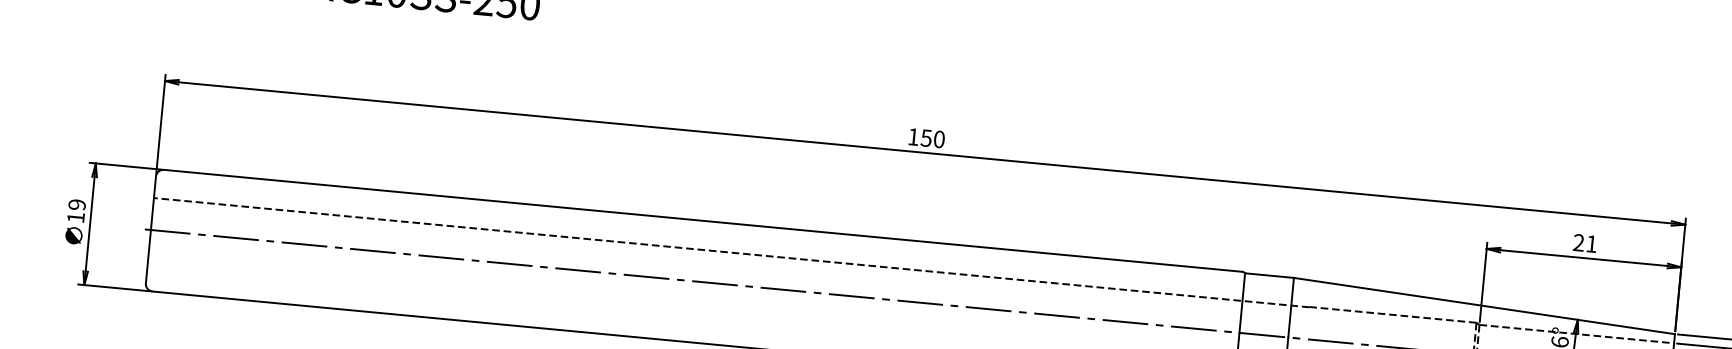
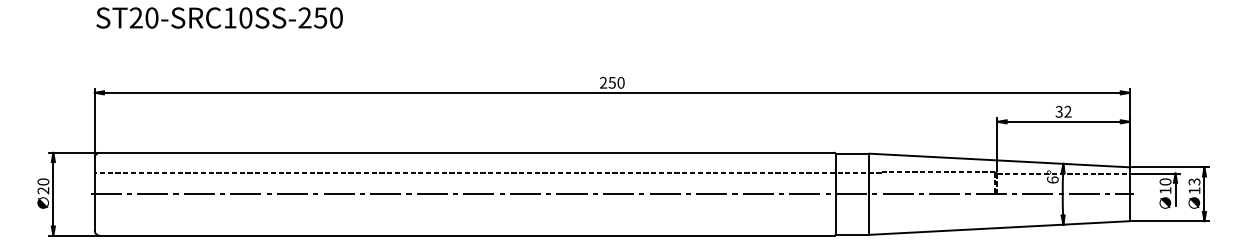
text: (913, 136) -> (603, 82), 150 -> 250
text: (76, 211) -> (43, 186), 19 -> 20
text: (1585, 242) -> (1063, 111), 21 -> 32

